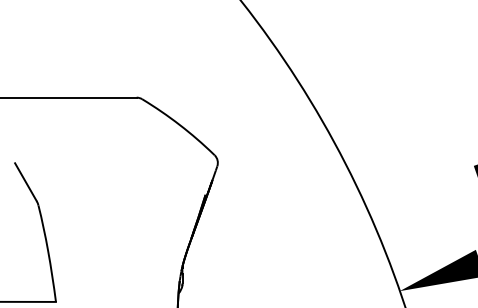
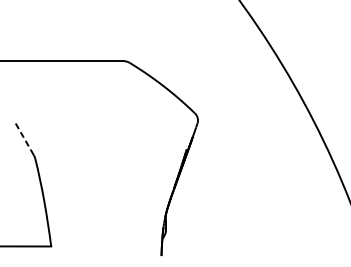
line: (25, 182) -> (23, 138), solid -> dashed

